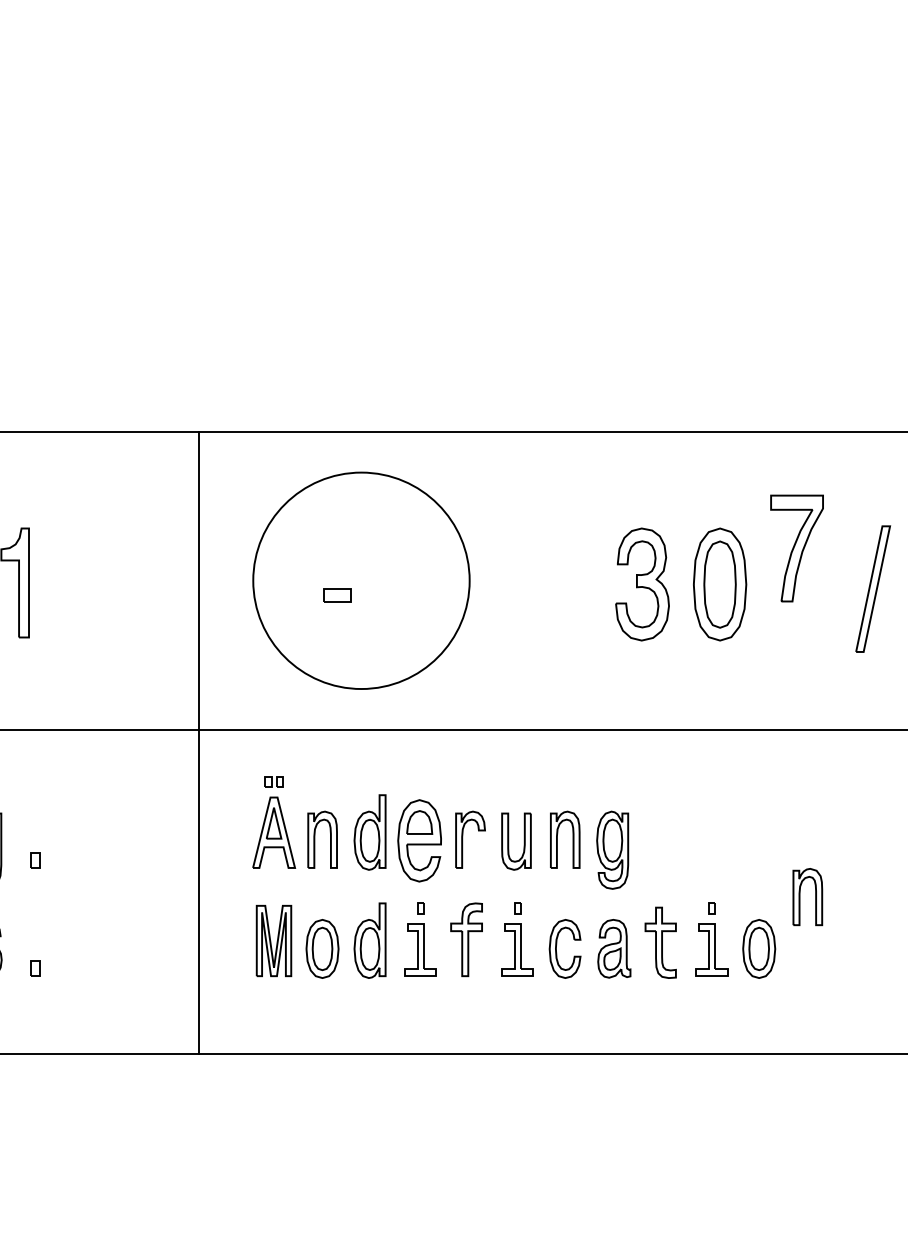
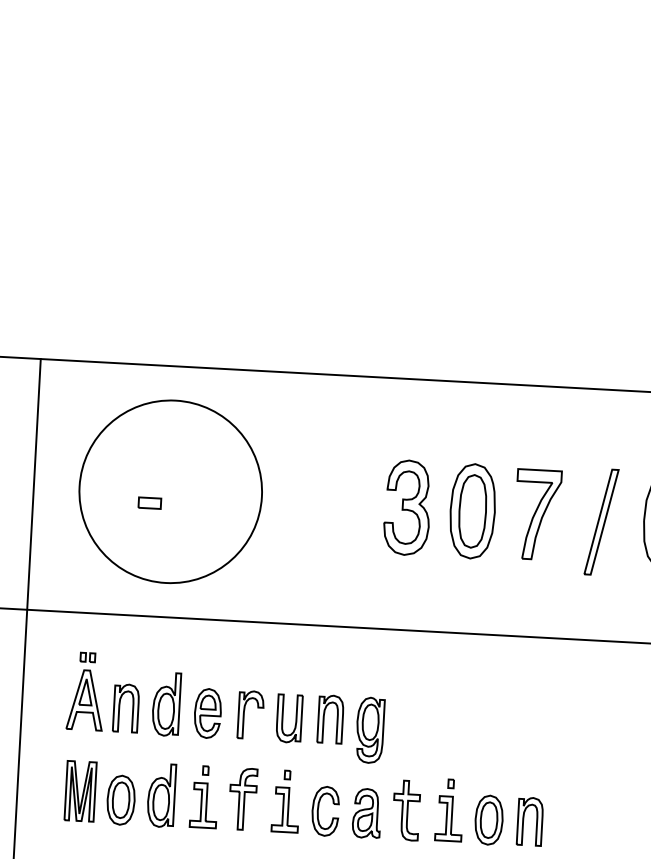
part: (796, 548) -> (537, 514), moved
part: (419, 840) -> (207, 713), size x0.71
part: (800, 897) -> (523, 821), moved

